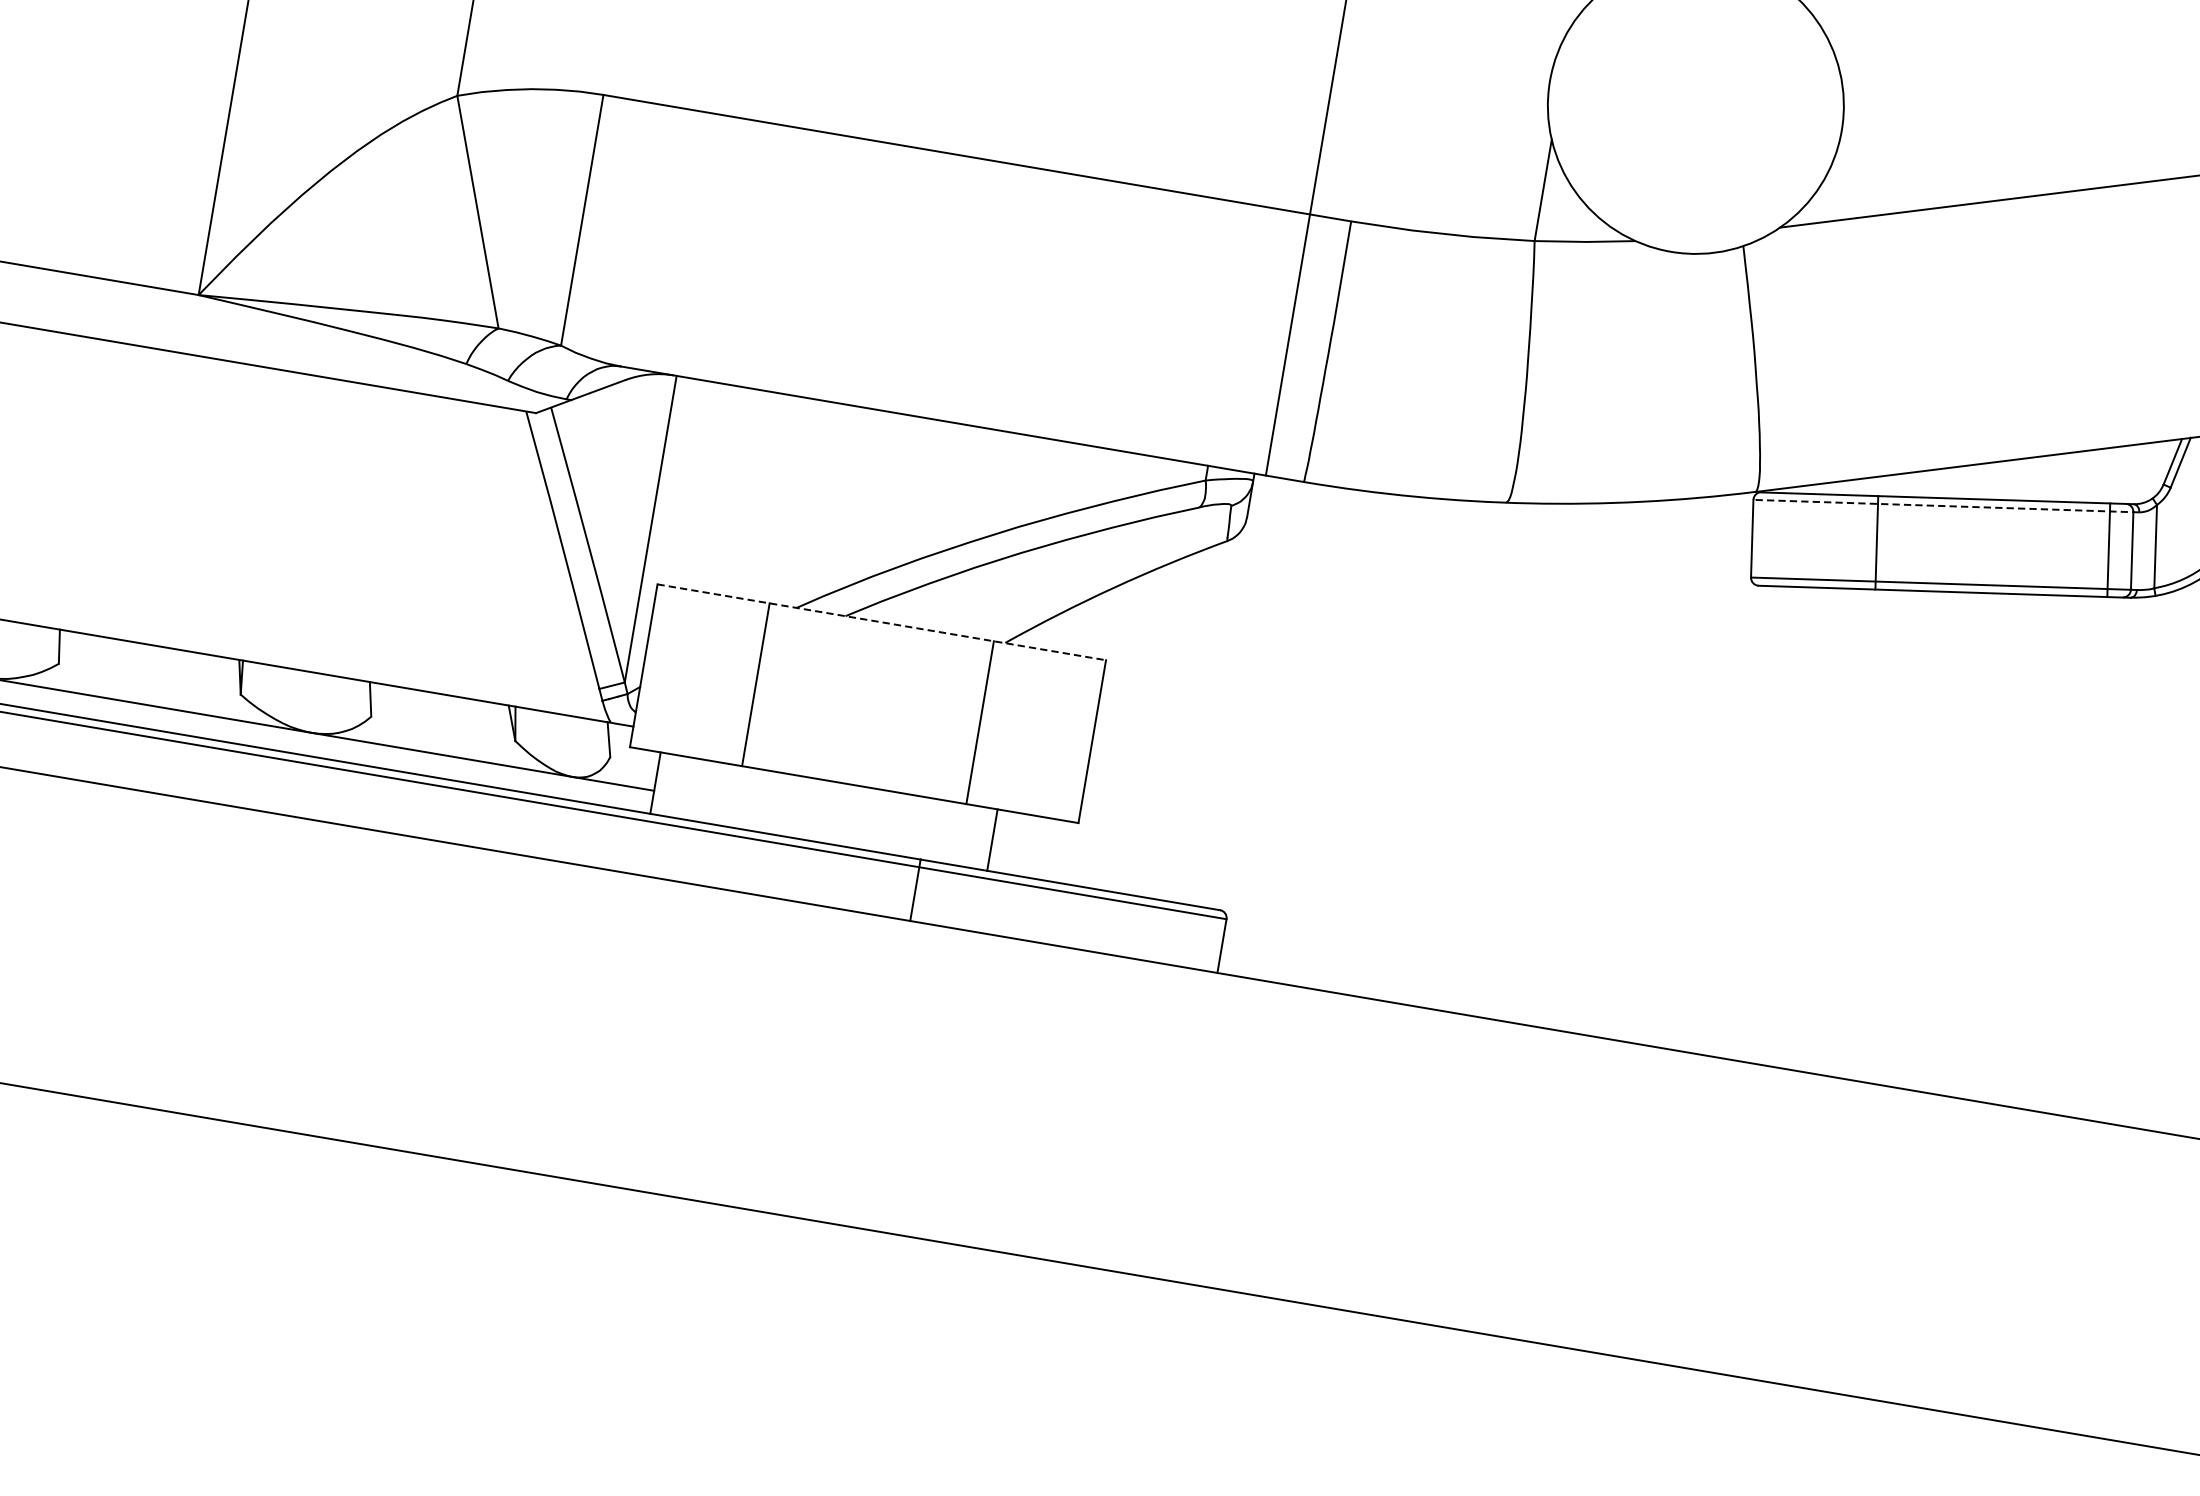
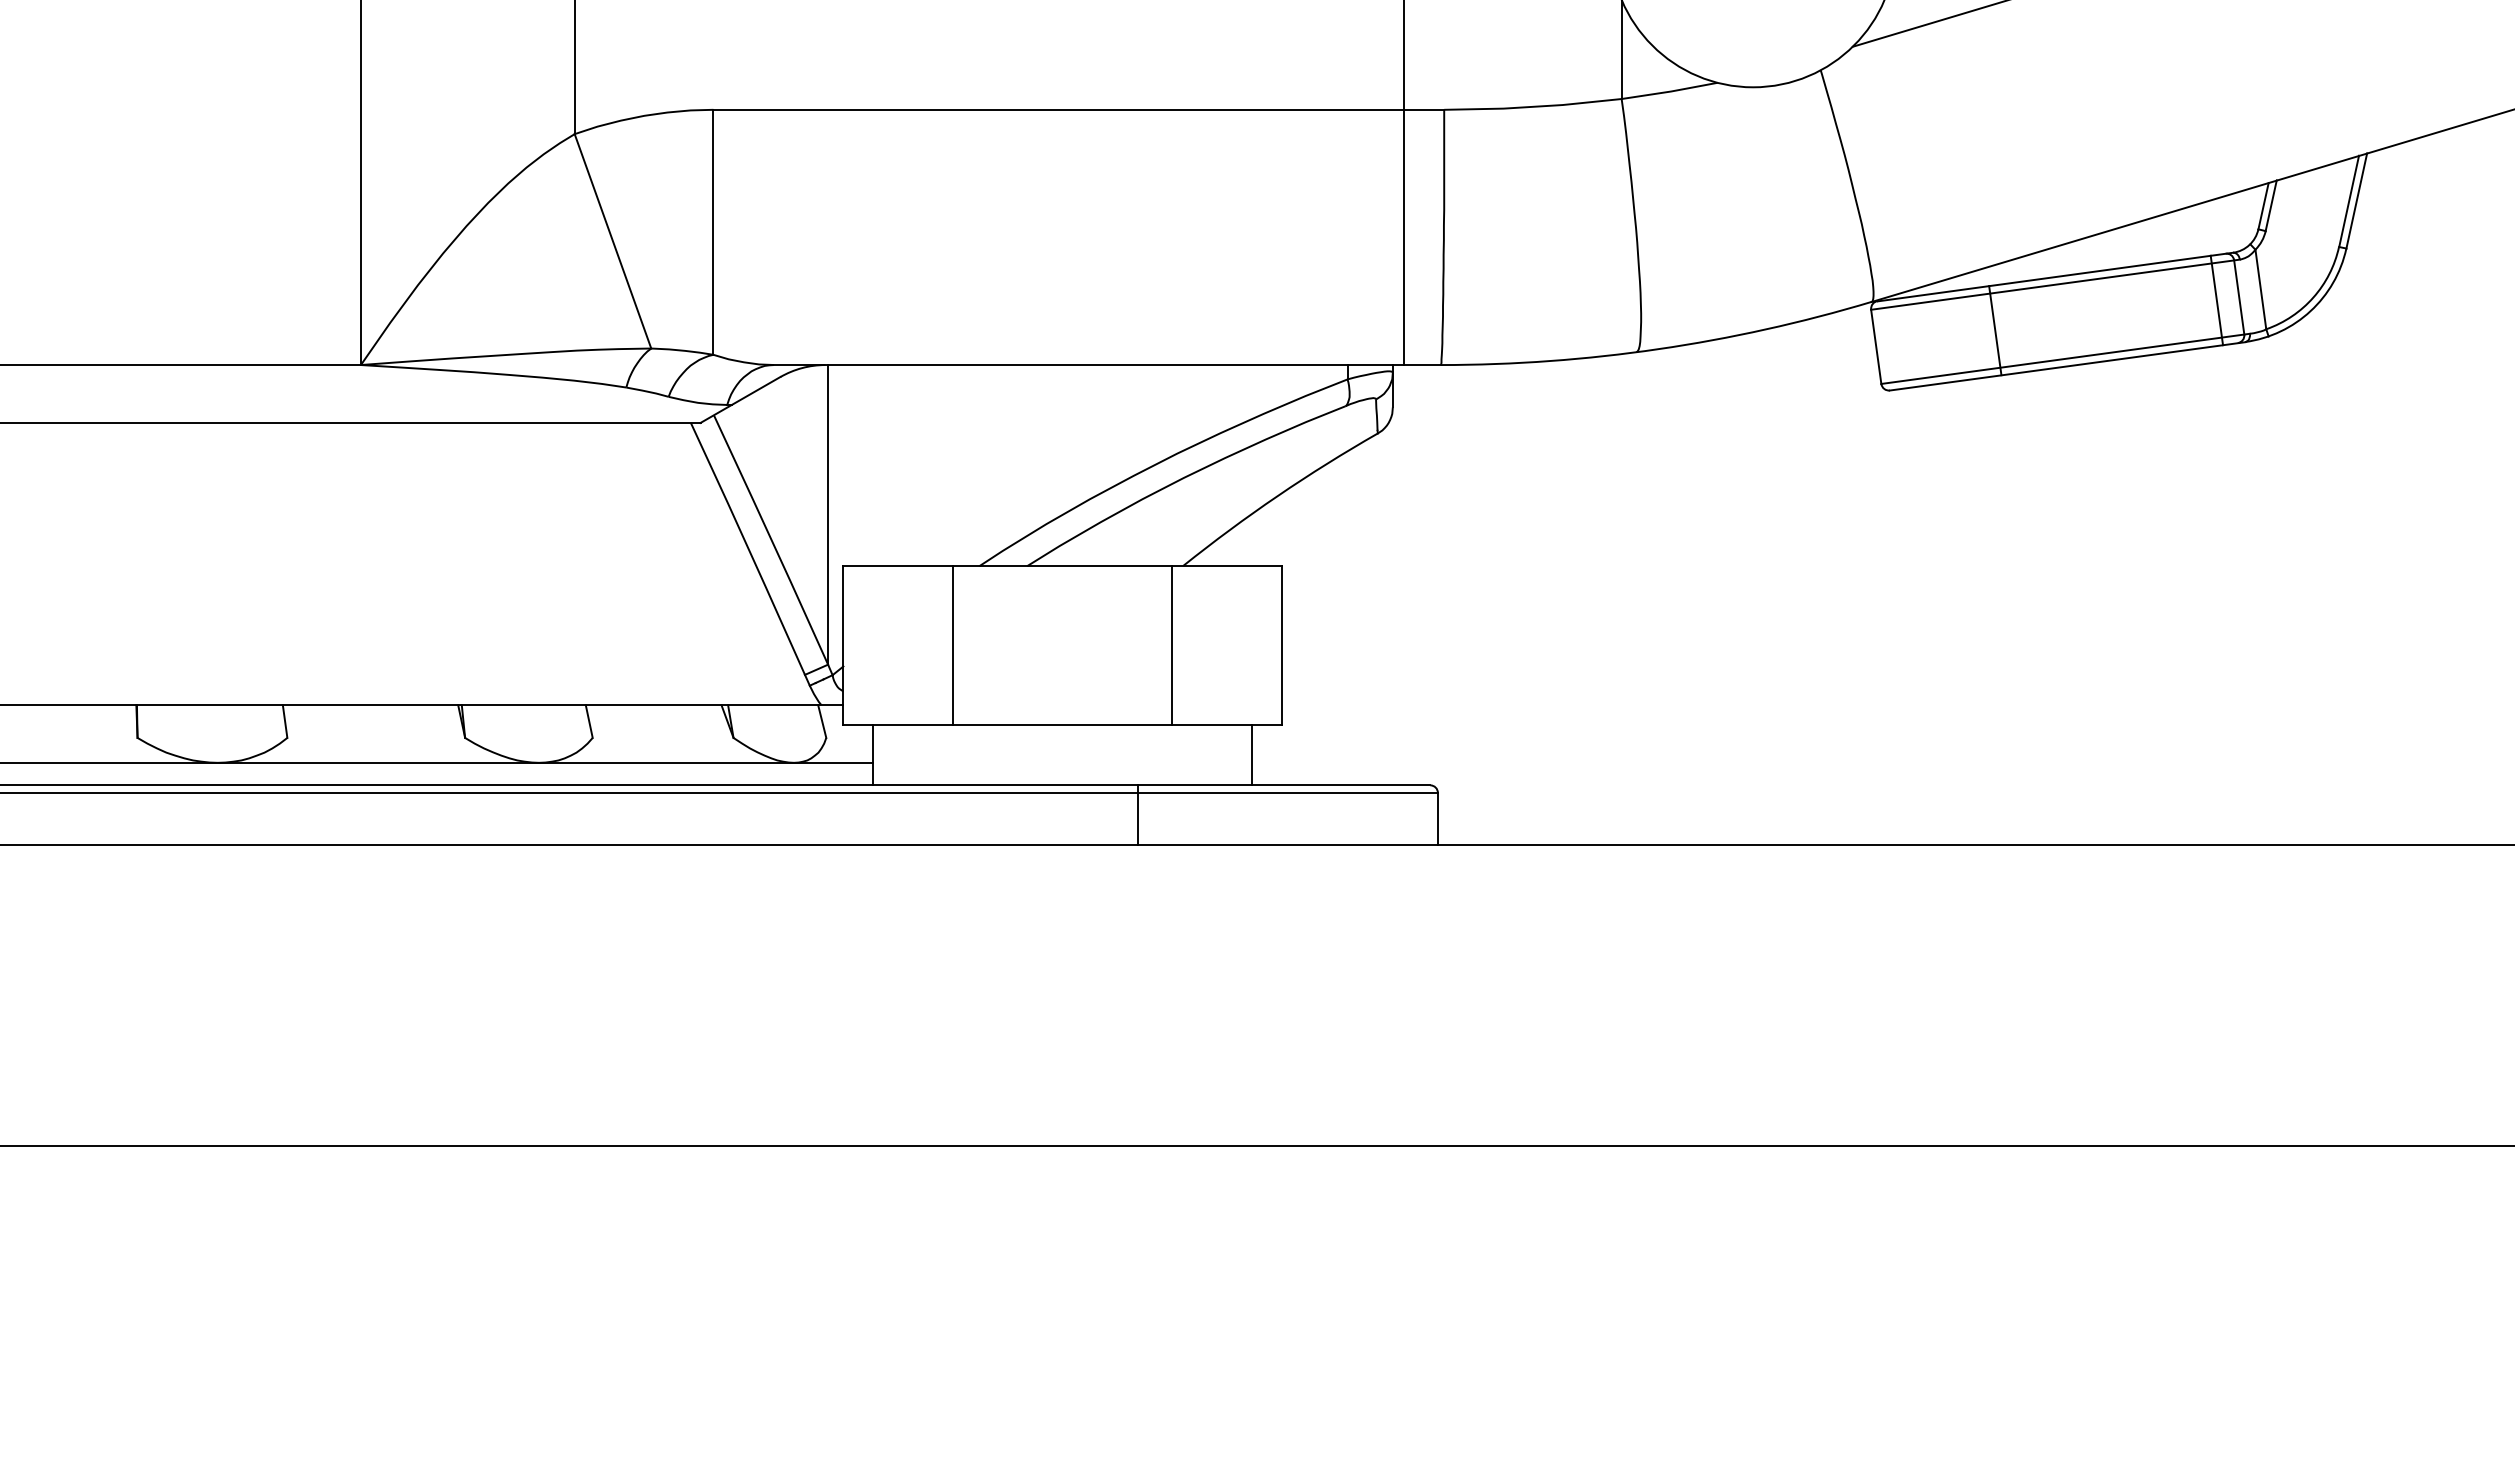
line: (1946, 505) -> (2055, 284), dashed -> solid
line: (882, 622) -> (1063, 566), dashed -> solid
line: (992, 840) -> (1251, 755), moved

